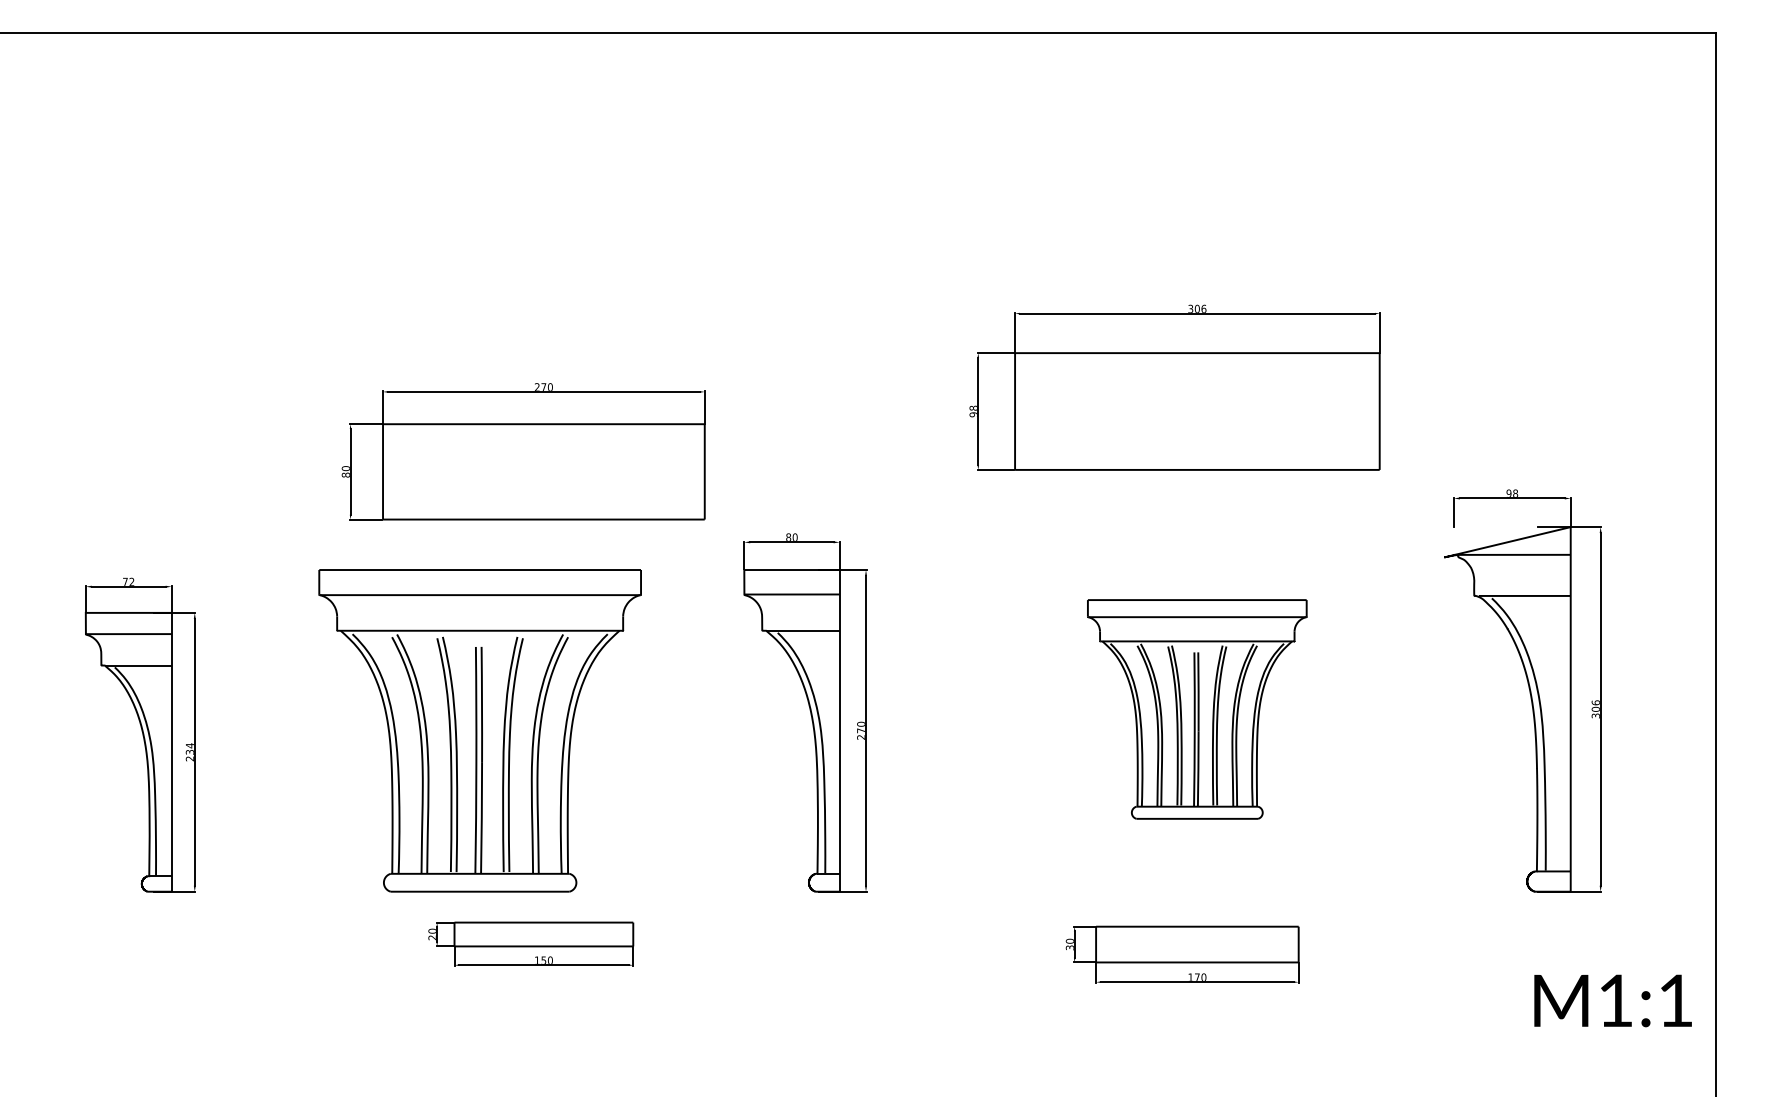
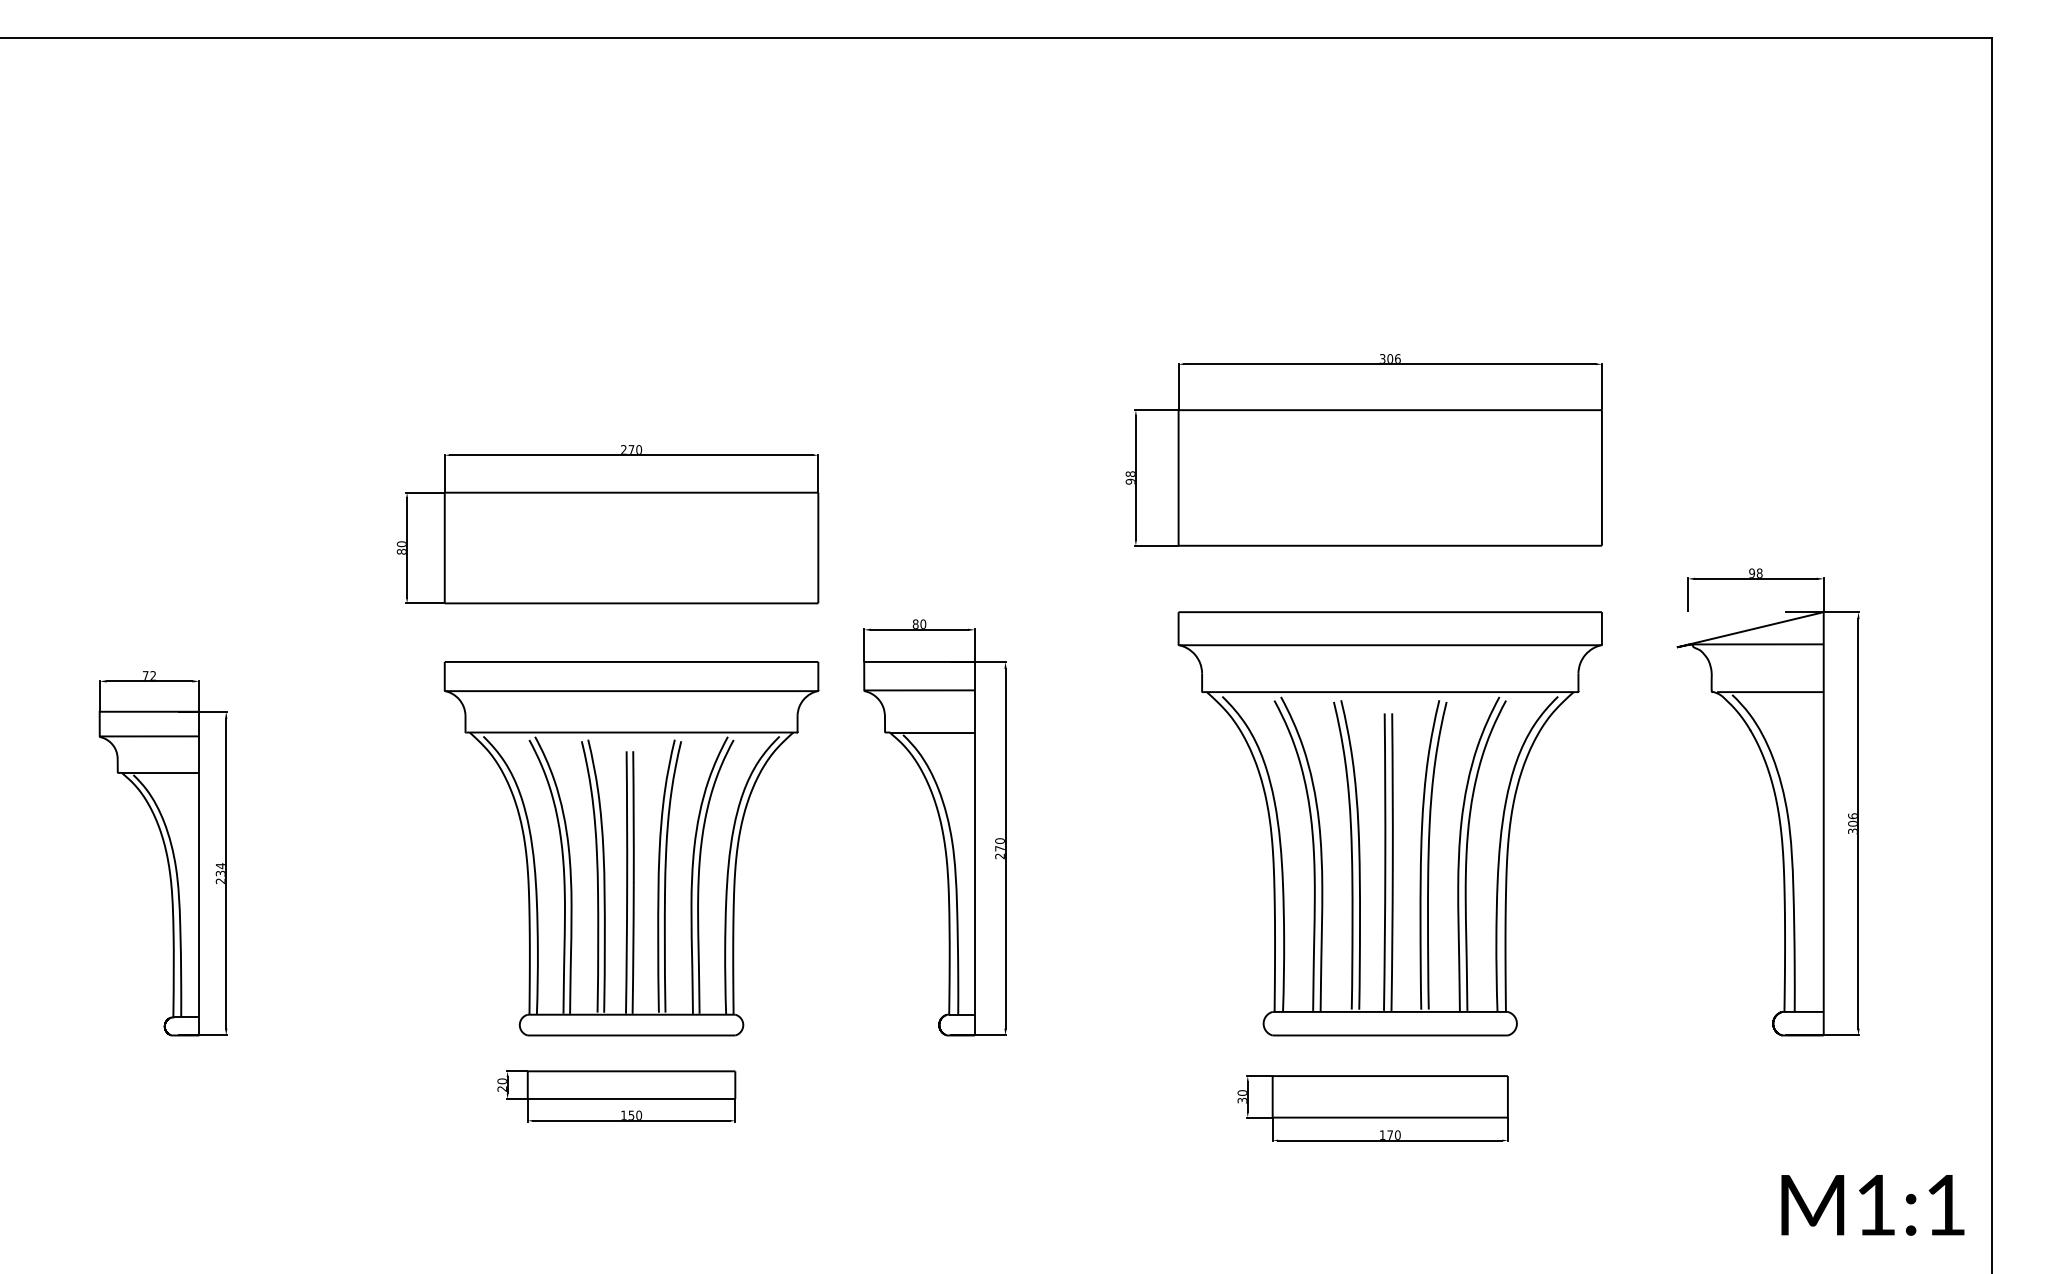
part: (1196, 709) -> (1389, 823), size x1.67
part: (480, 730) -> (631, 848), moved
text: (1612, 1001) -> (1872, 1205), moved

